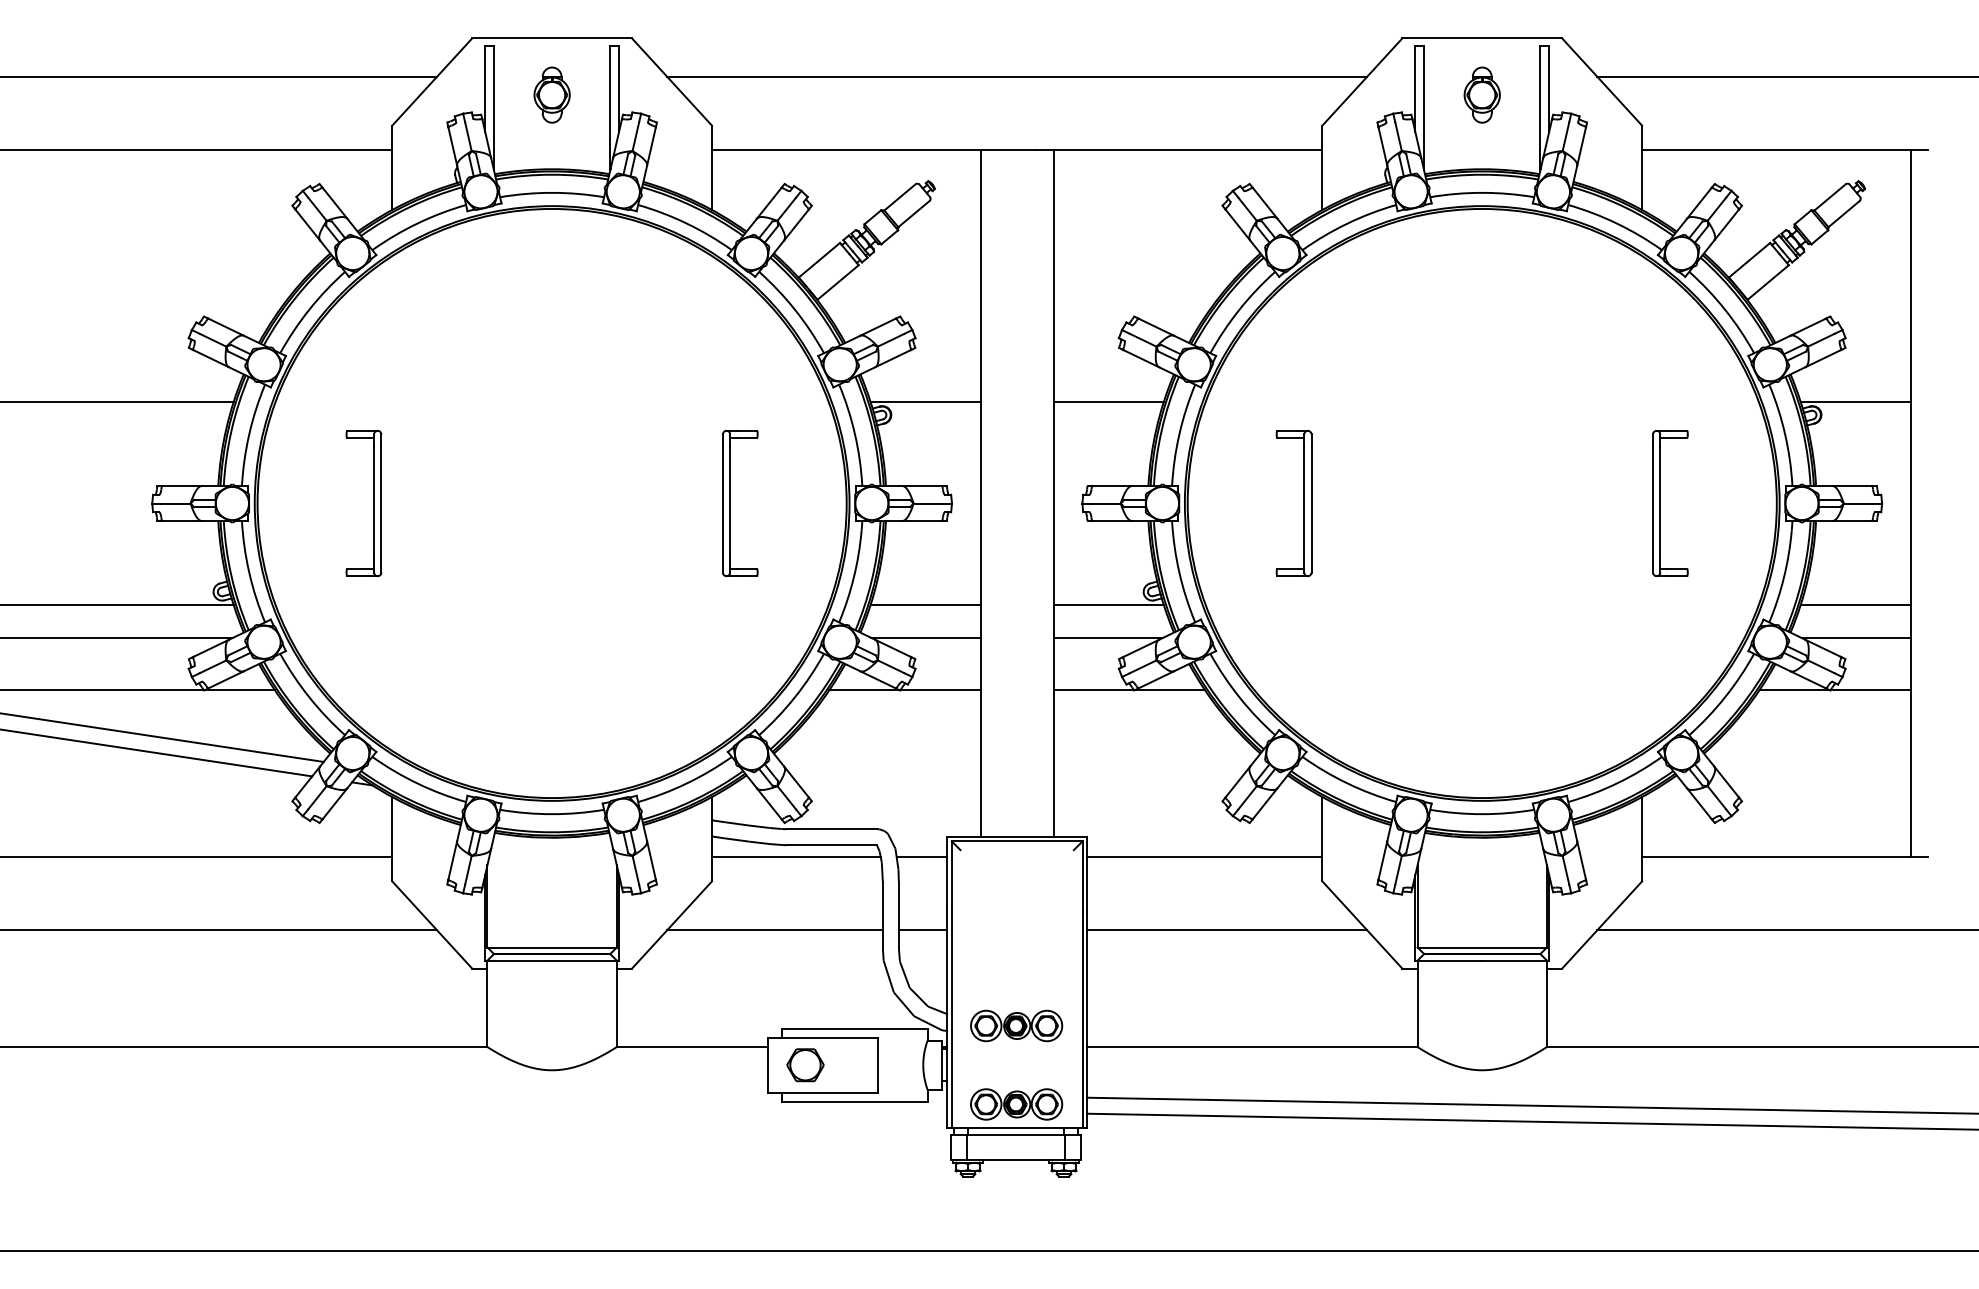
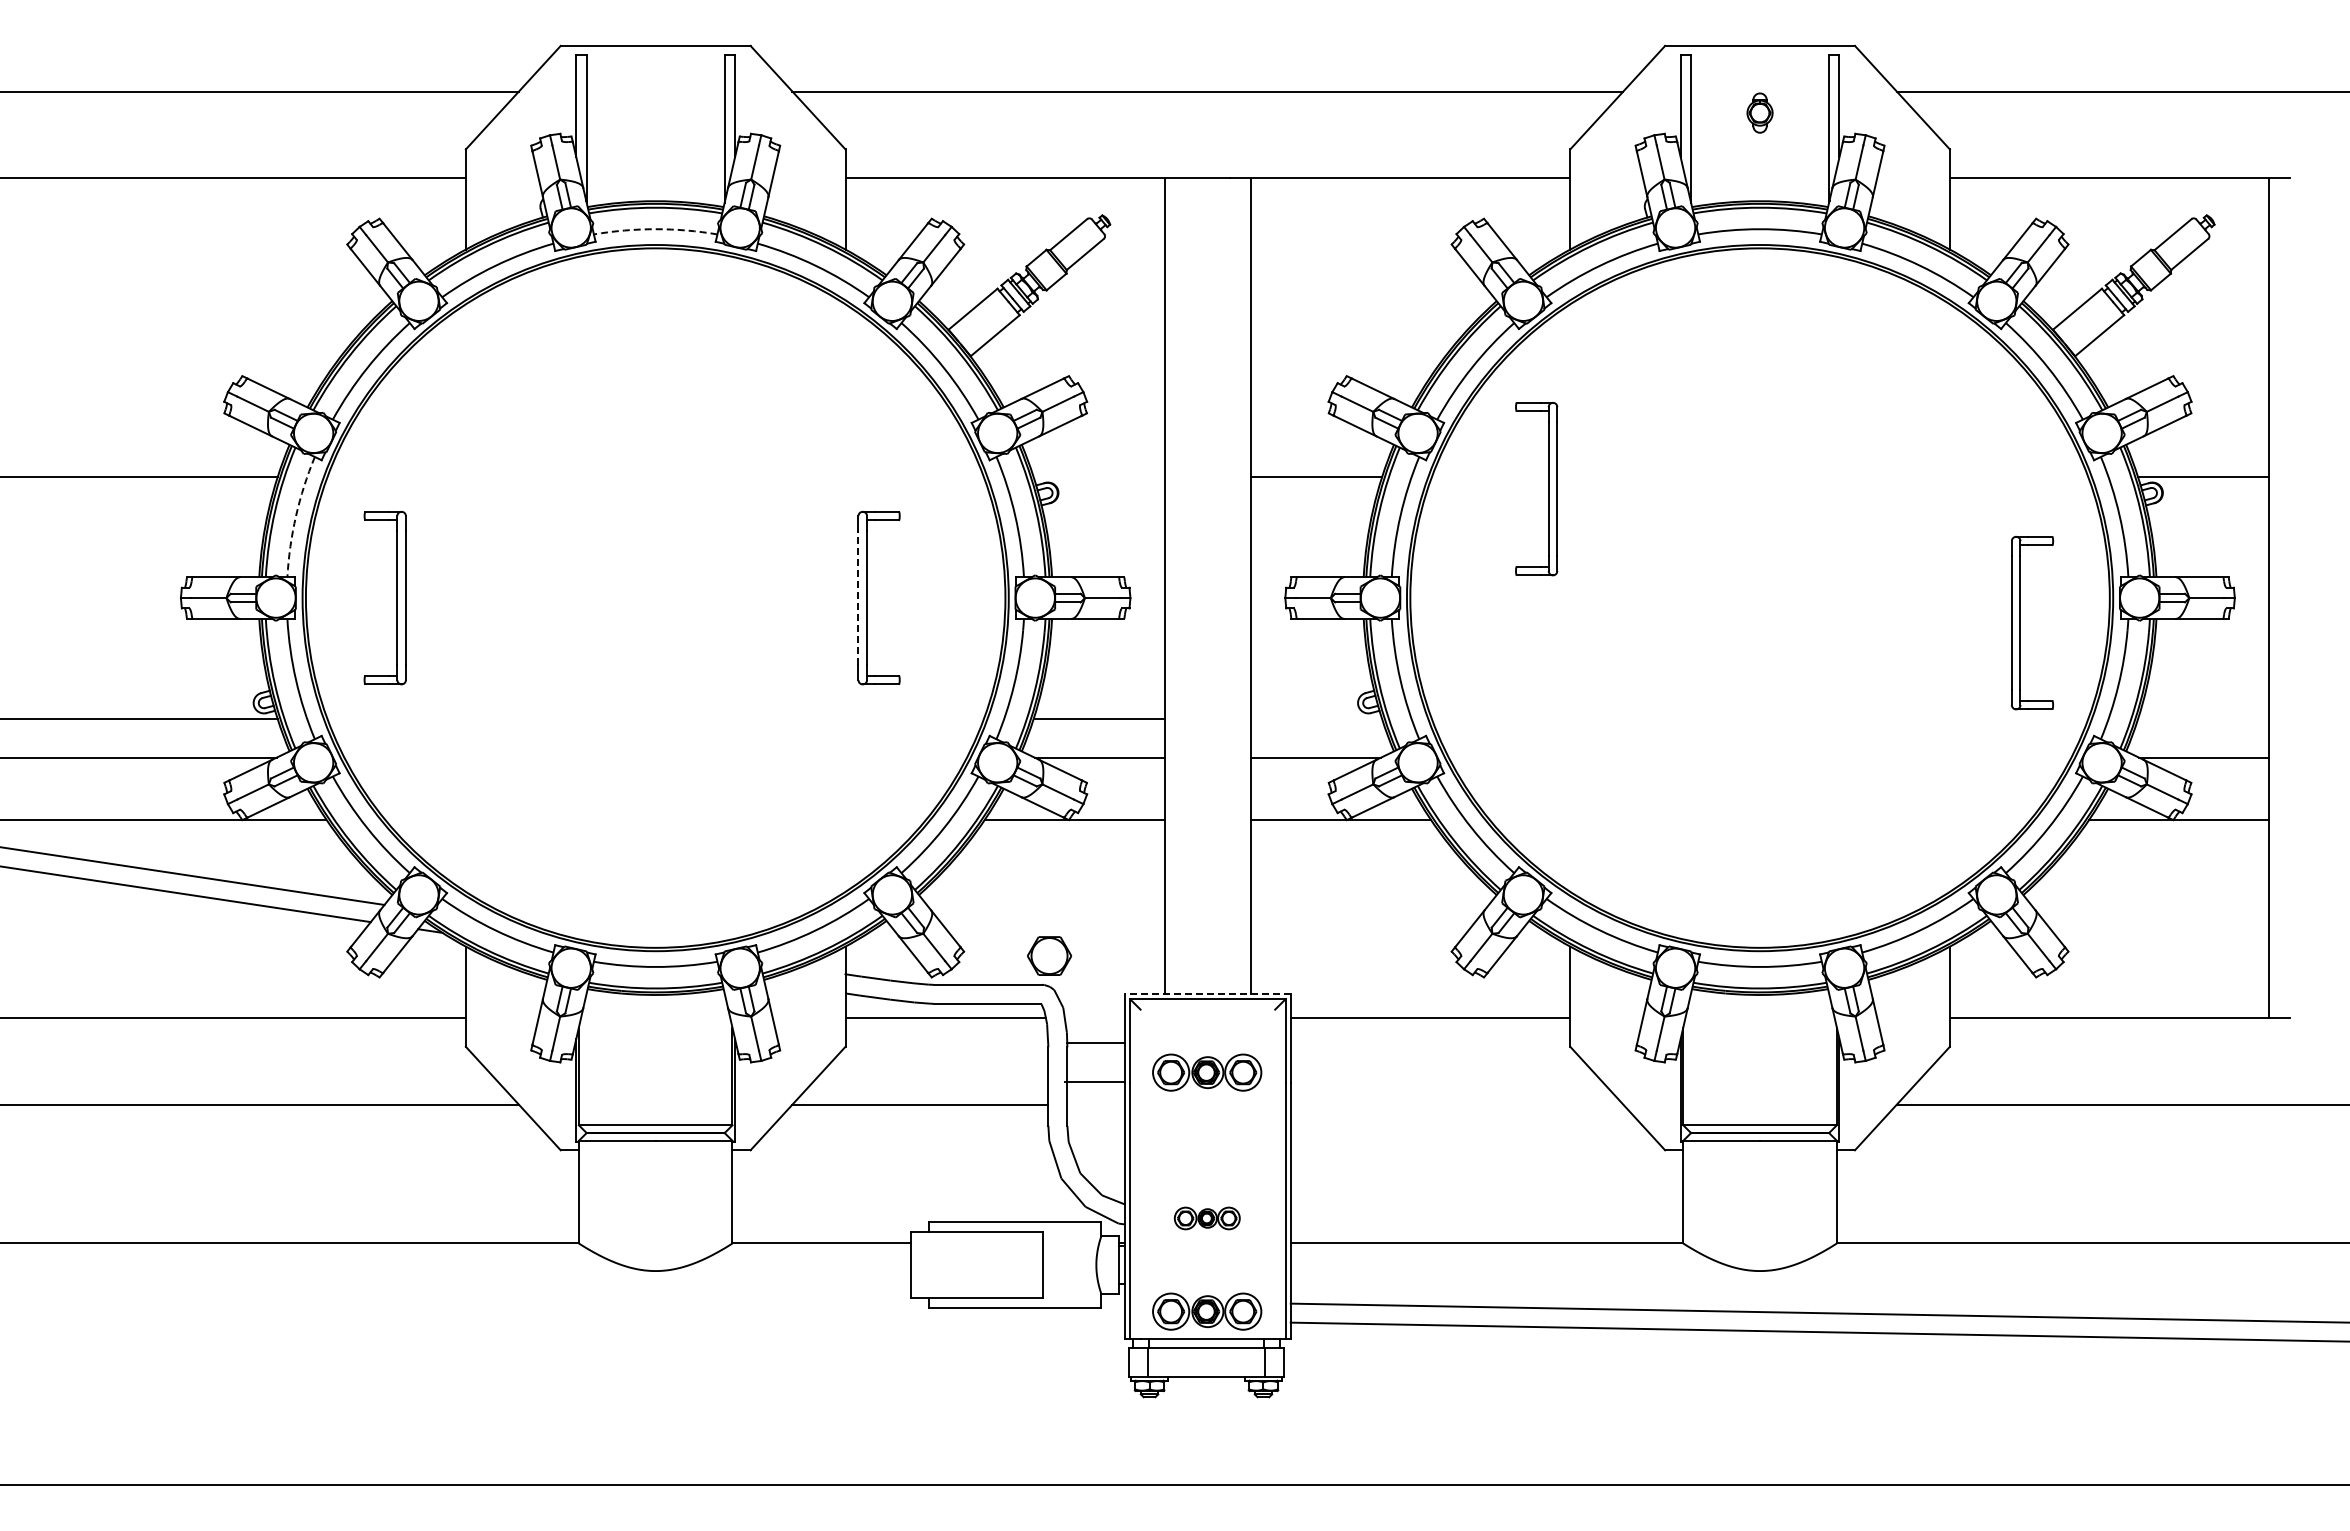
part: (551, 94) -> (655, 112), removed
part: (1481, 94) -> (1759, 112), size x0.6
arc: (551, 193) -> (655, 229), solid -> dashed
line: (925, 401) -> (1098, 477), removed
arc: (249, 434) -> (296, 516), solid -> dashed
part: (373, 503) -> (396, 598), moved
line: (722, 503) -> (858, 597), solid -> dashed
part: (1304, 503) -> (1548, 489), moved
part: (1660, 503) -> (2020, 623), moved
line: (1108, 604) -> (1316, 718), removed
line: (1855, 604) -> (2203, 718), removed
line: (1016, 837) -> (1207, 994), solid -> dashed
line: (922, 857) -> (1095, 1082), moved
part: (1016, 903) -> (1207, 1072), added
line: (923, 930) -> (1096, 1042), moved
line: (1226, 930) -> (1456, 1104), removed
part: (1016, 1026) -> (1207, 1218), size x0.6
part: (805, 1064) -> (1049, 955), moved

